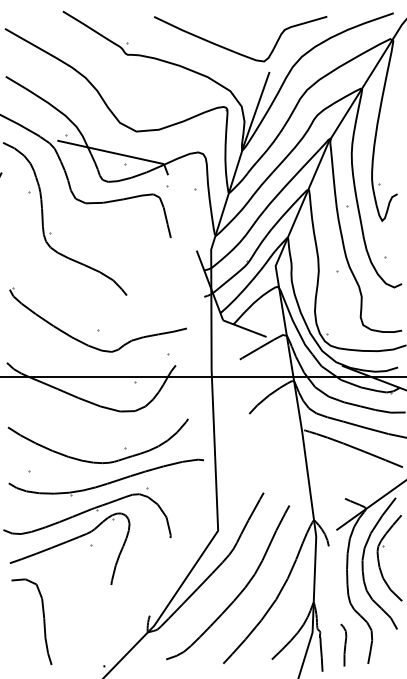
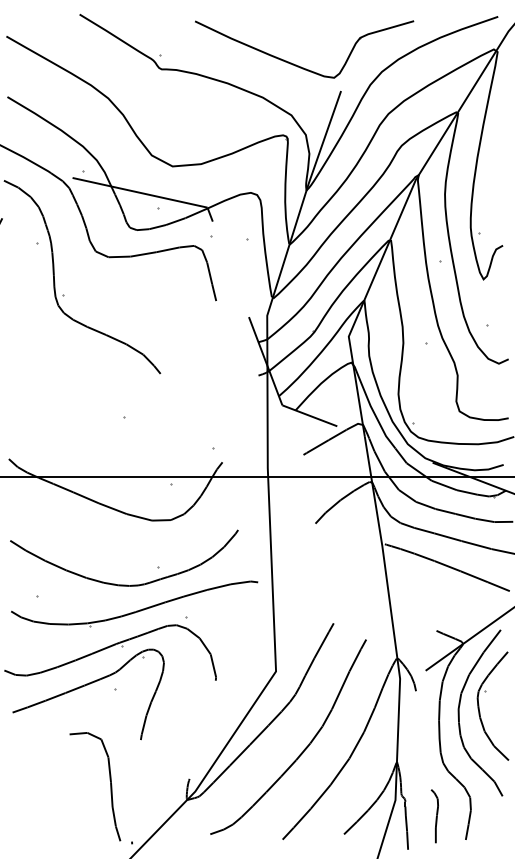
part: (85, 343) -> (108, 434), removed
curve: (43, 621) -> (110, 786), moved

